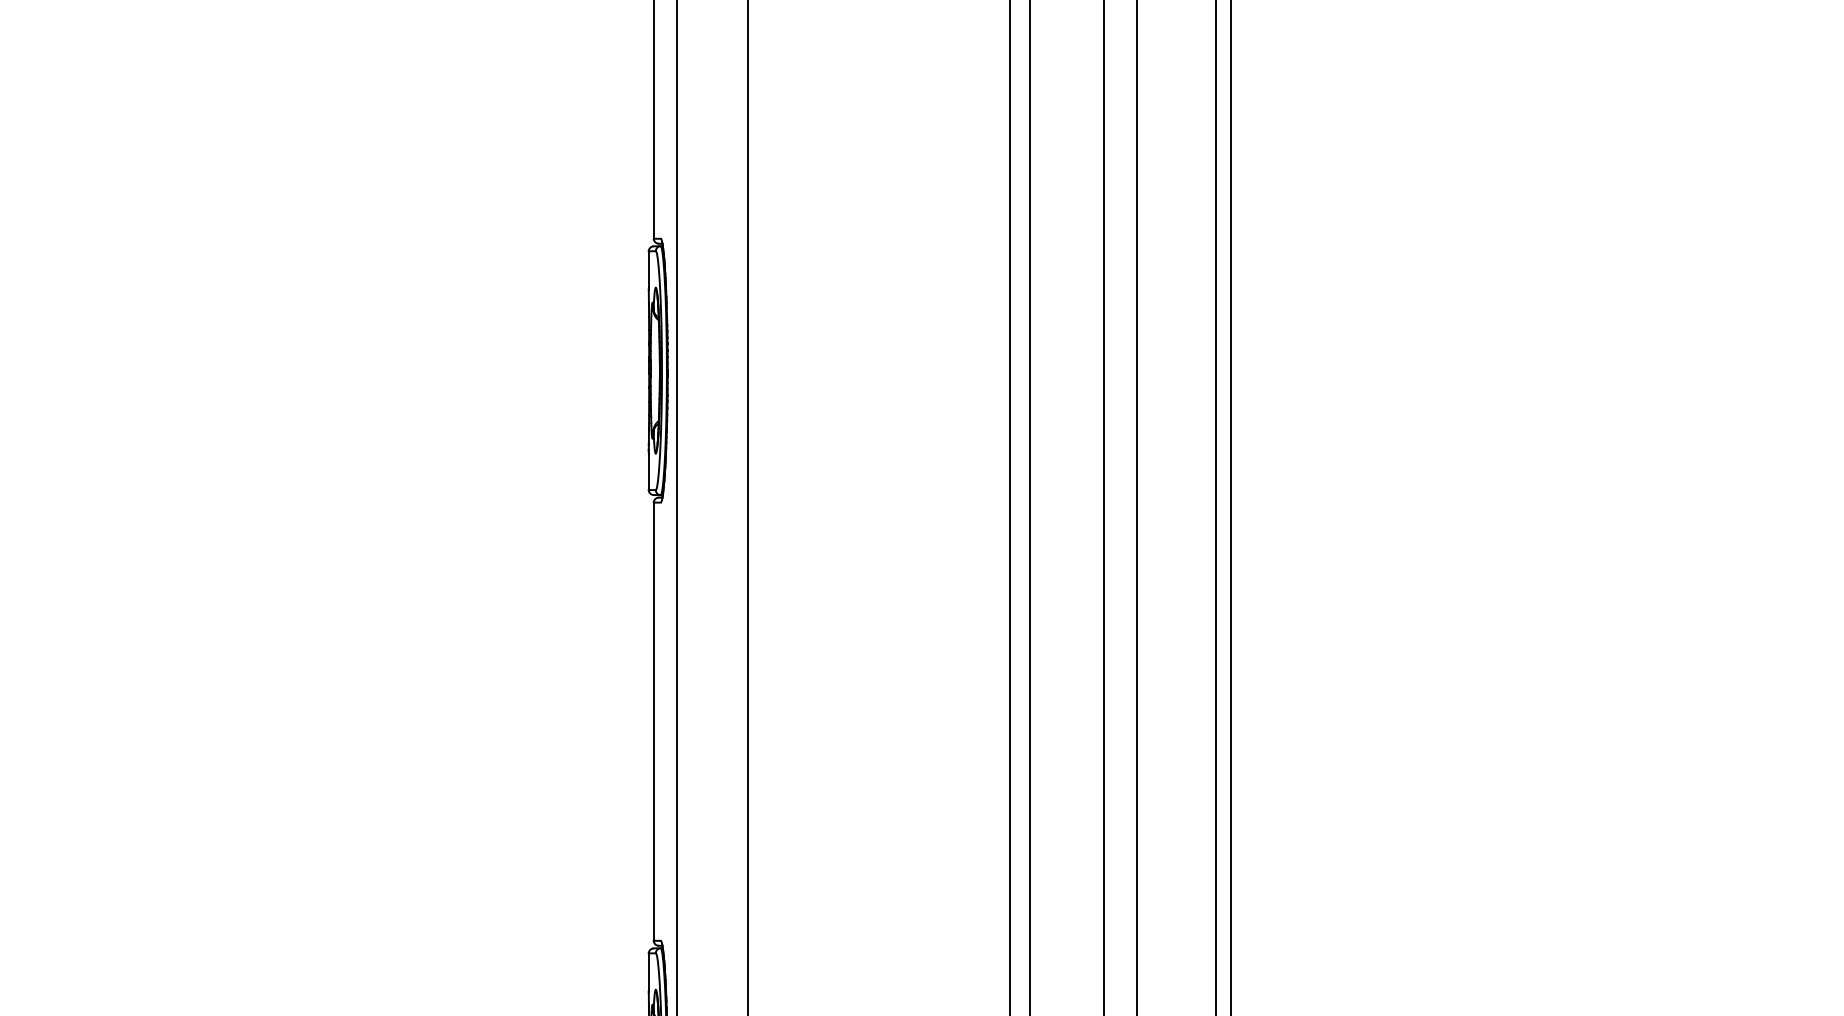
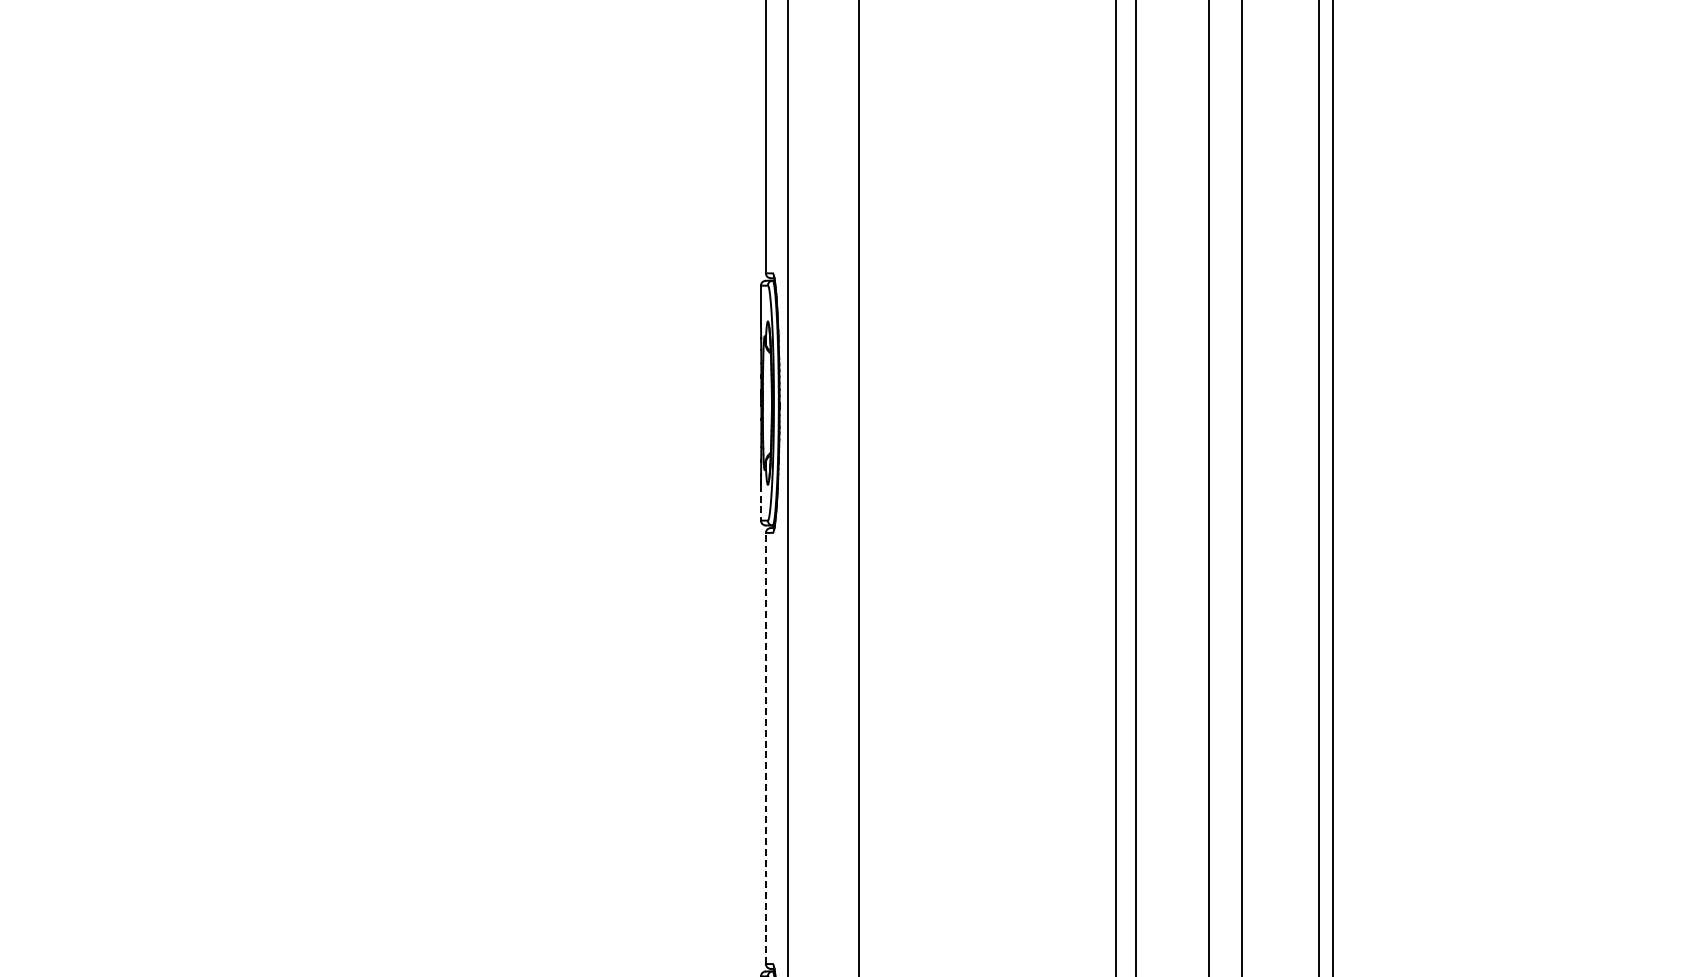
line: (648, 472) -> (760, 503), solid -> dashed
line: (653, 721) -> (765, 748), solid -> dashed

